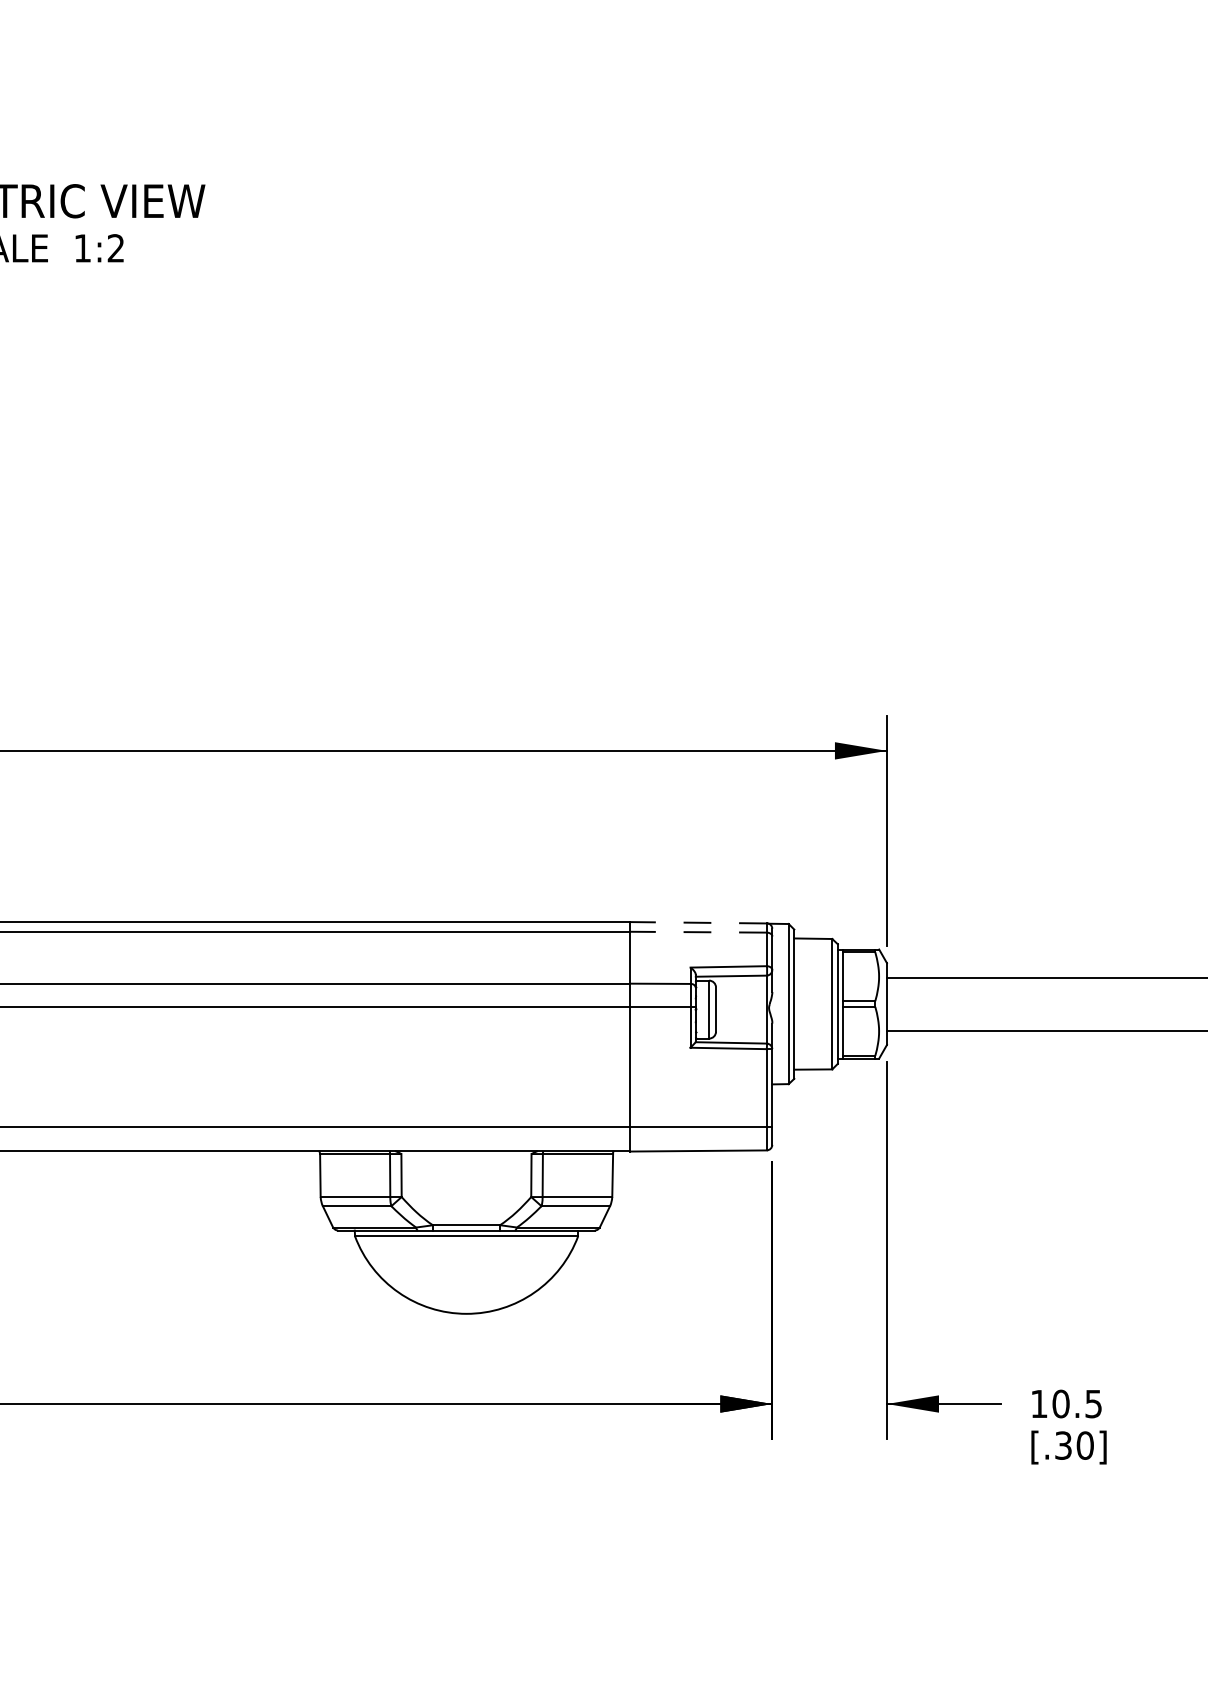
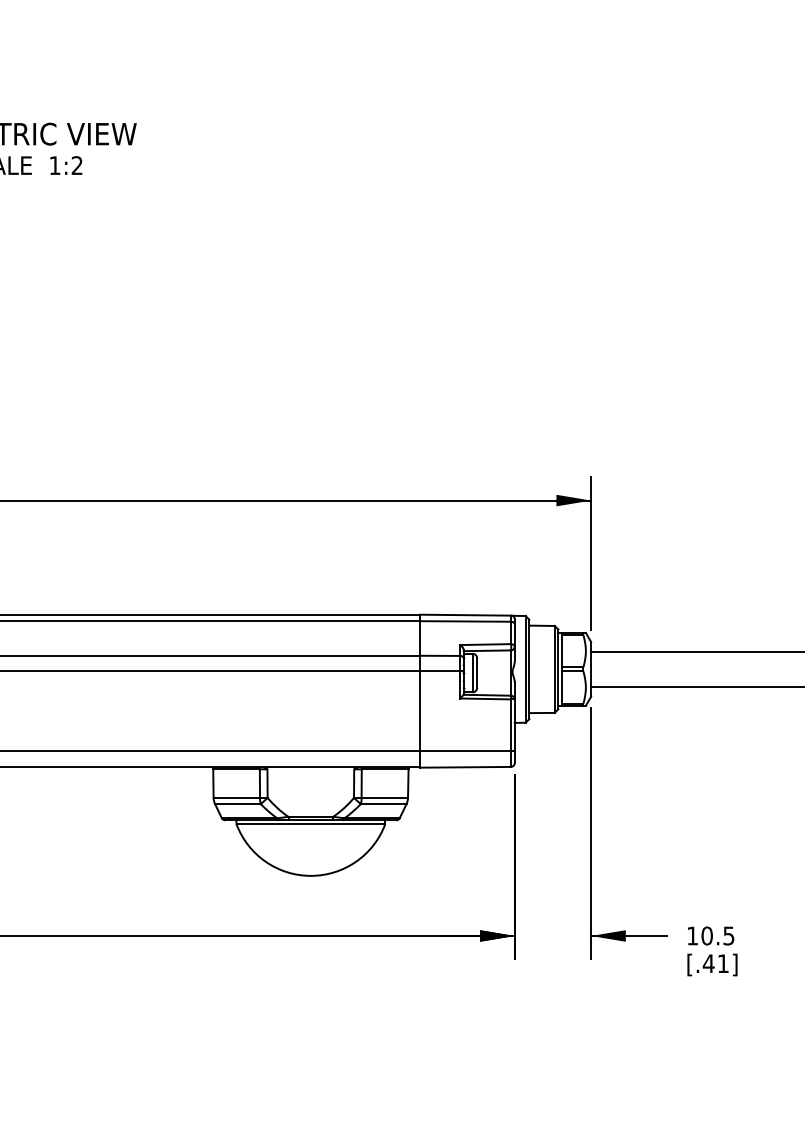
line: (698, 923) -> (465, 615), dashed -> solid
line: (698, 932) -> (465, 621), dashed -> solid
text: (1073, 1445) -> (715, 963), [.30] -> [.41]

